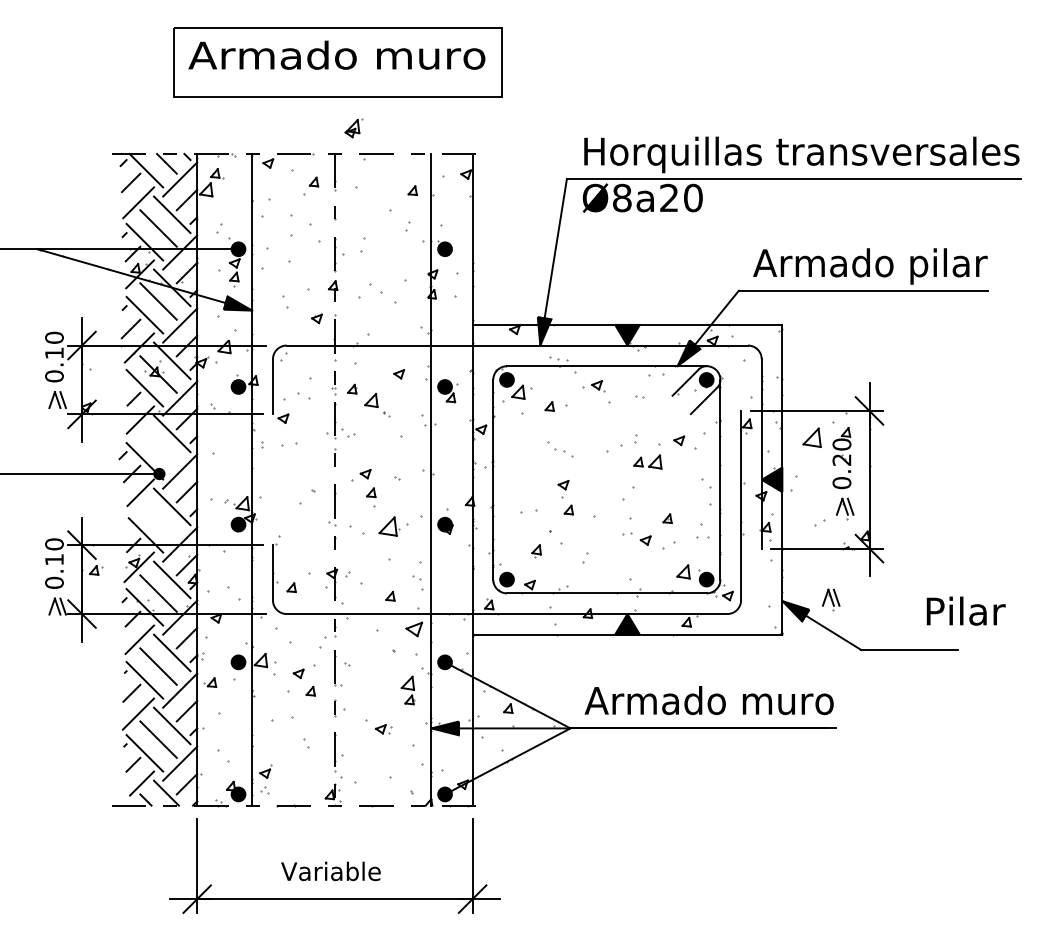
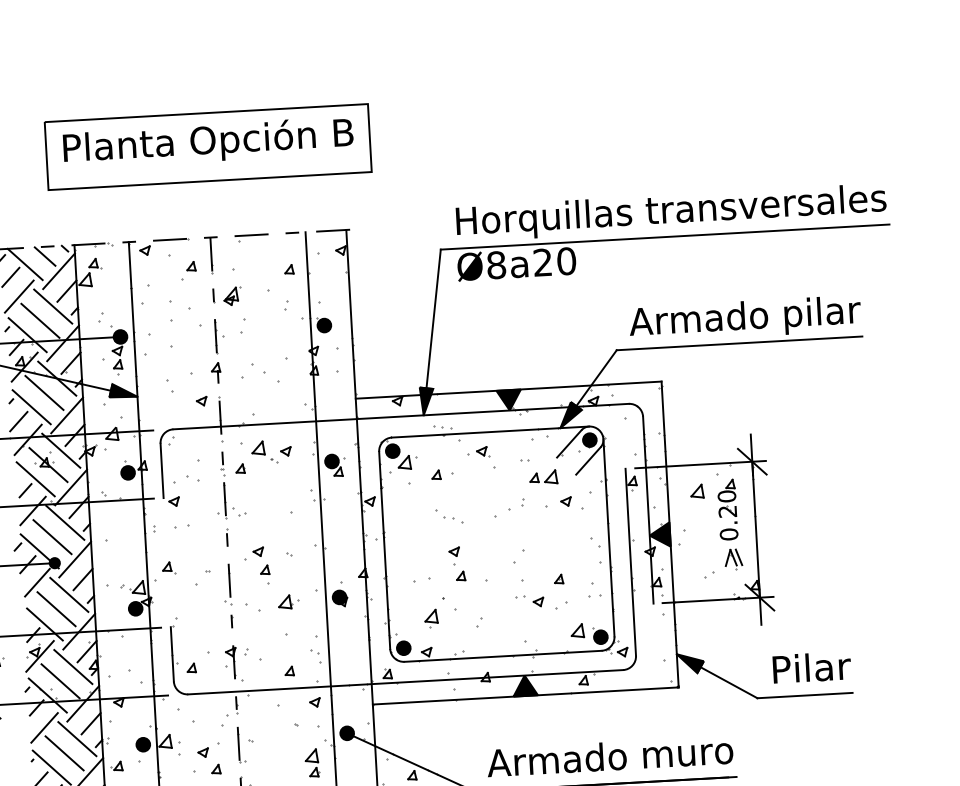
text: (336, 58) -> (206, 143), Armado muro -> Planta Opción B
part: (353, 128) -> (232, 296), moved
part: (377, 405) -> (264, 452), moved
part: (812, 437) -> (697, 491), size x0.71
line: (158, 447) -> (52, 537), added
part: (647, 461) -> (543, 476), moved
part: (274, 484) -> (169, 567), added
line: (158, 520) -> (56, 609), added
part: (393, 525) -> (288, 601), size x0.71
part: (536, 551) -> (431, 618), size x1.43
part: (831, 599) -> (725, 649), removed
text: (965, 610) -> (811, 666), moved
part: (414, 629) -> (315, 702), size x0.62

